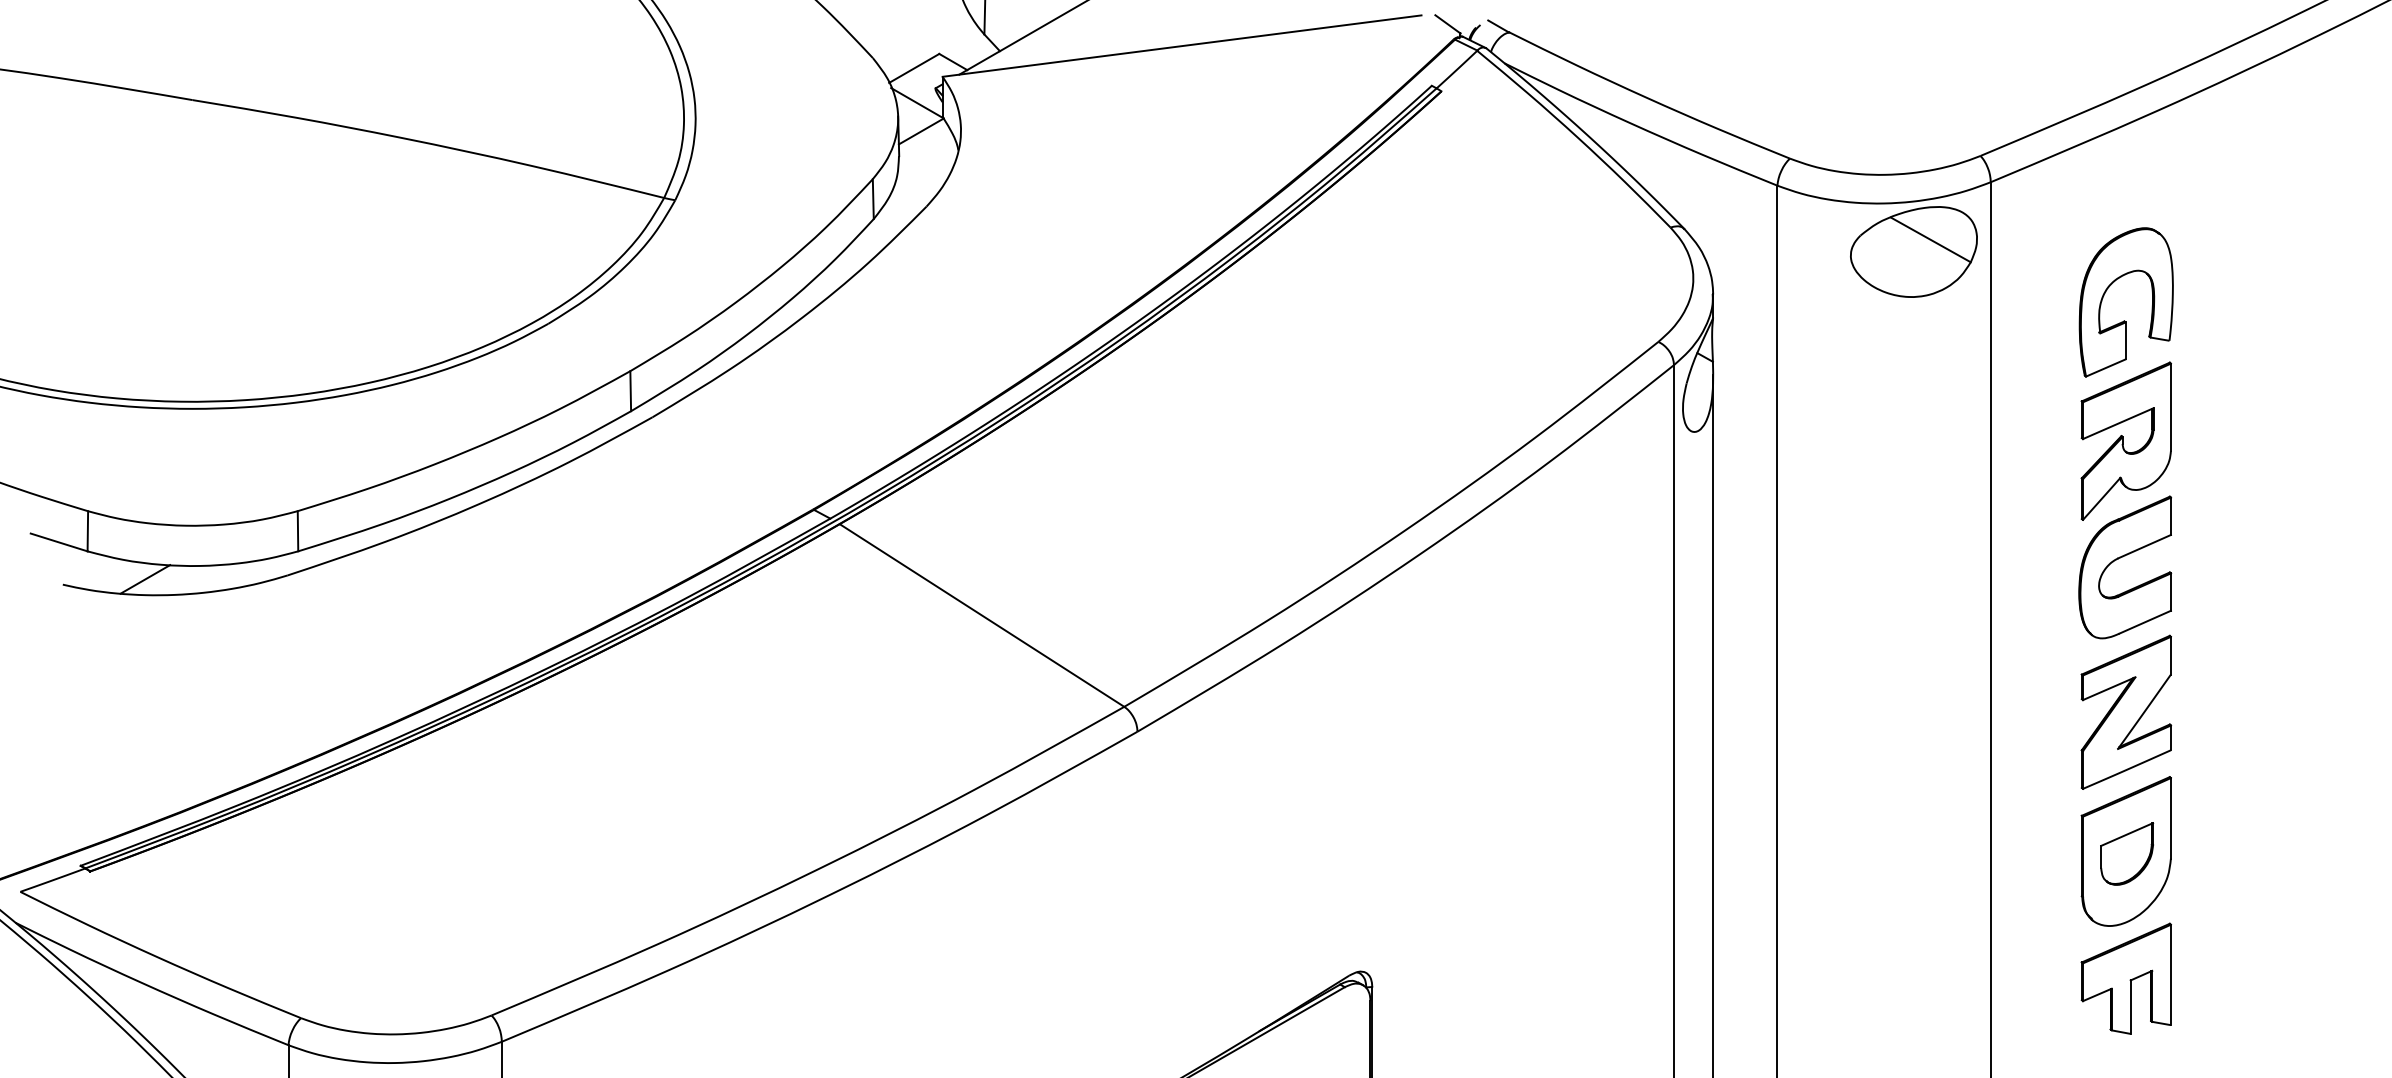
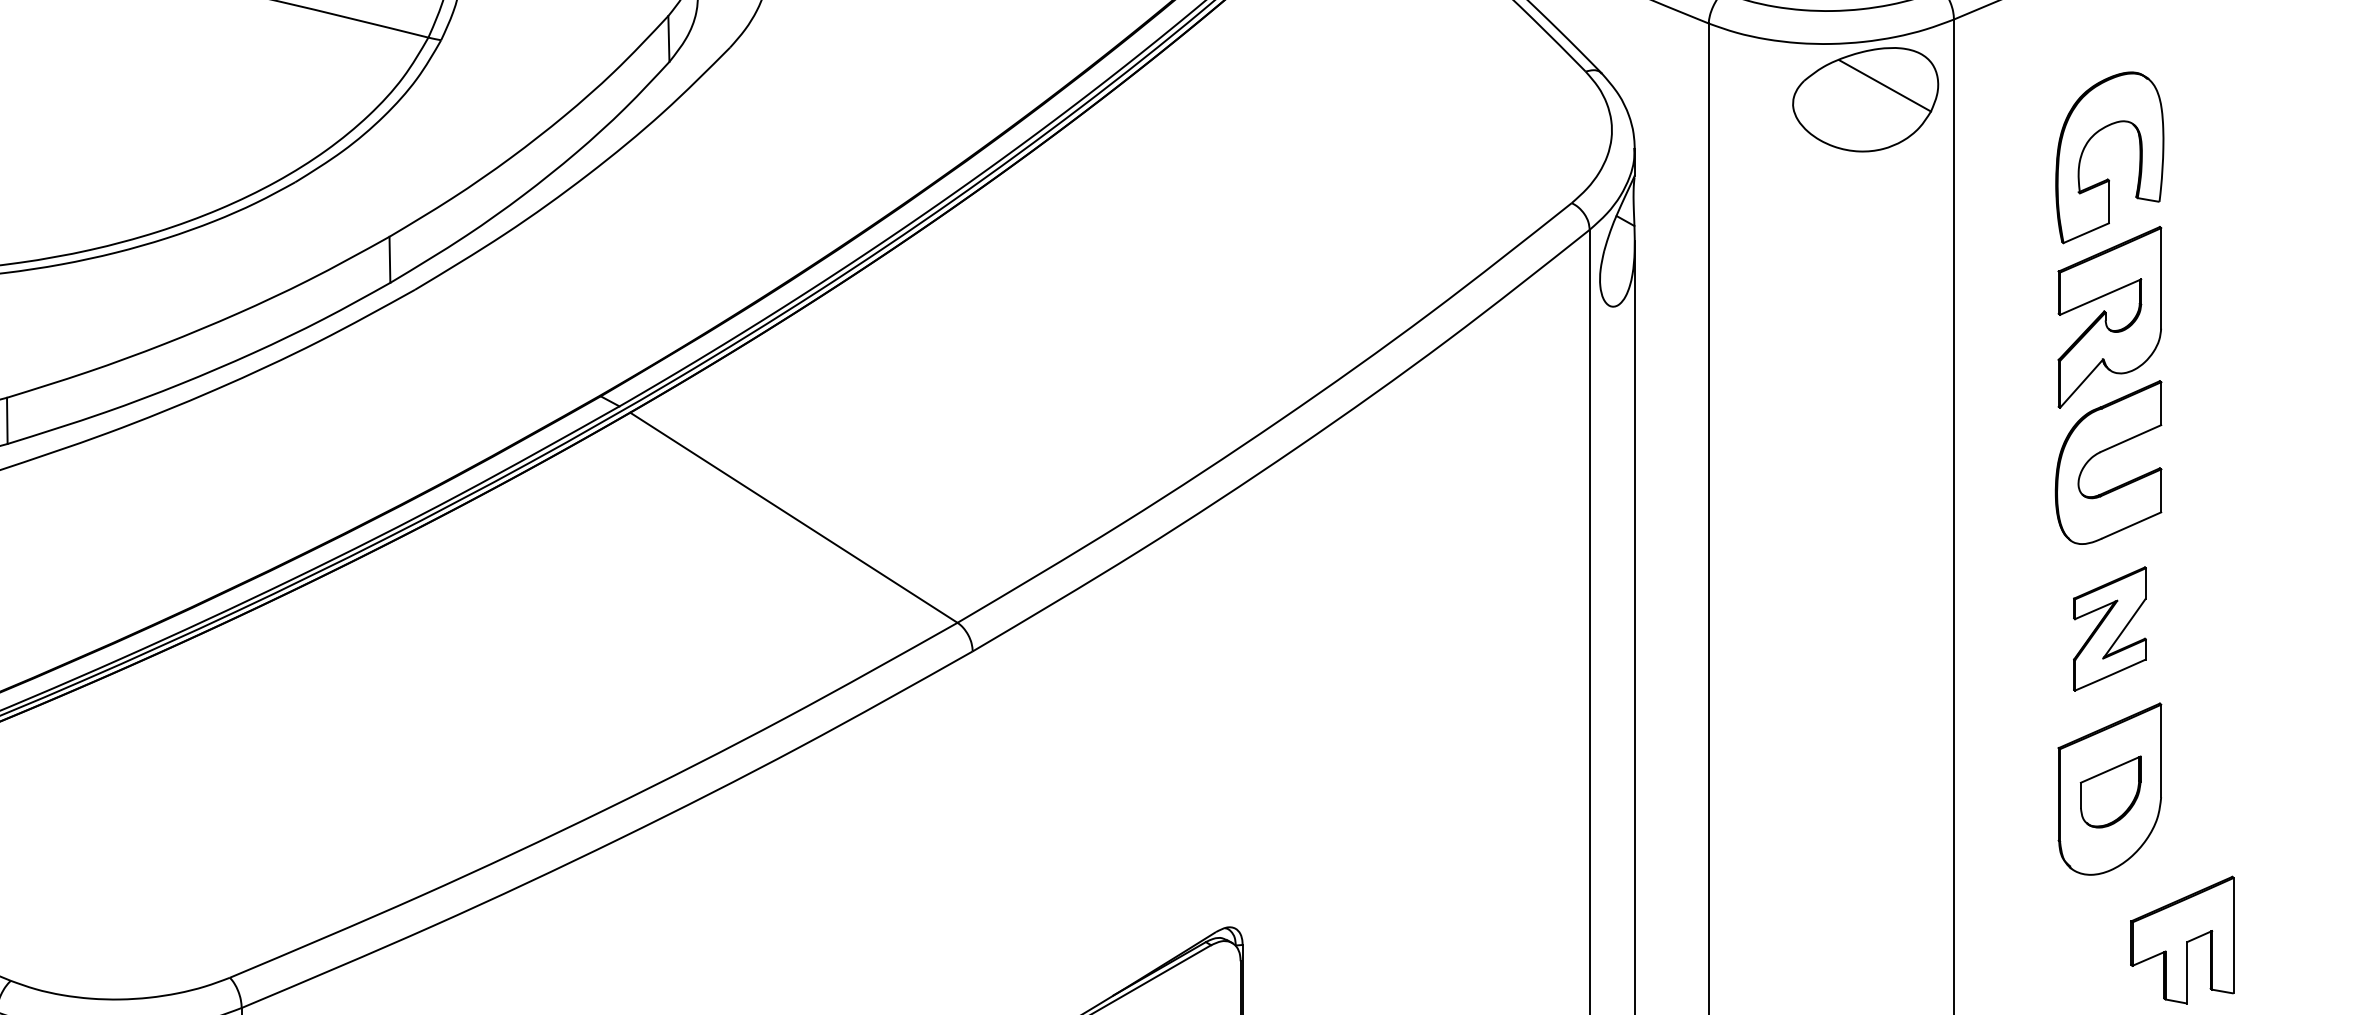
part: (2126, 711) -> (2110, 628), size x0.7
part: (2125, 978) -> (2181, 939), moved

